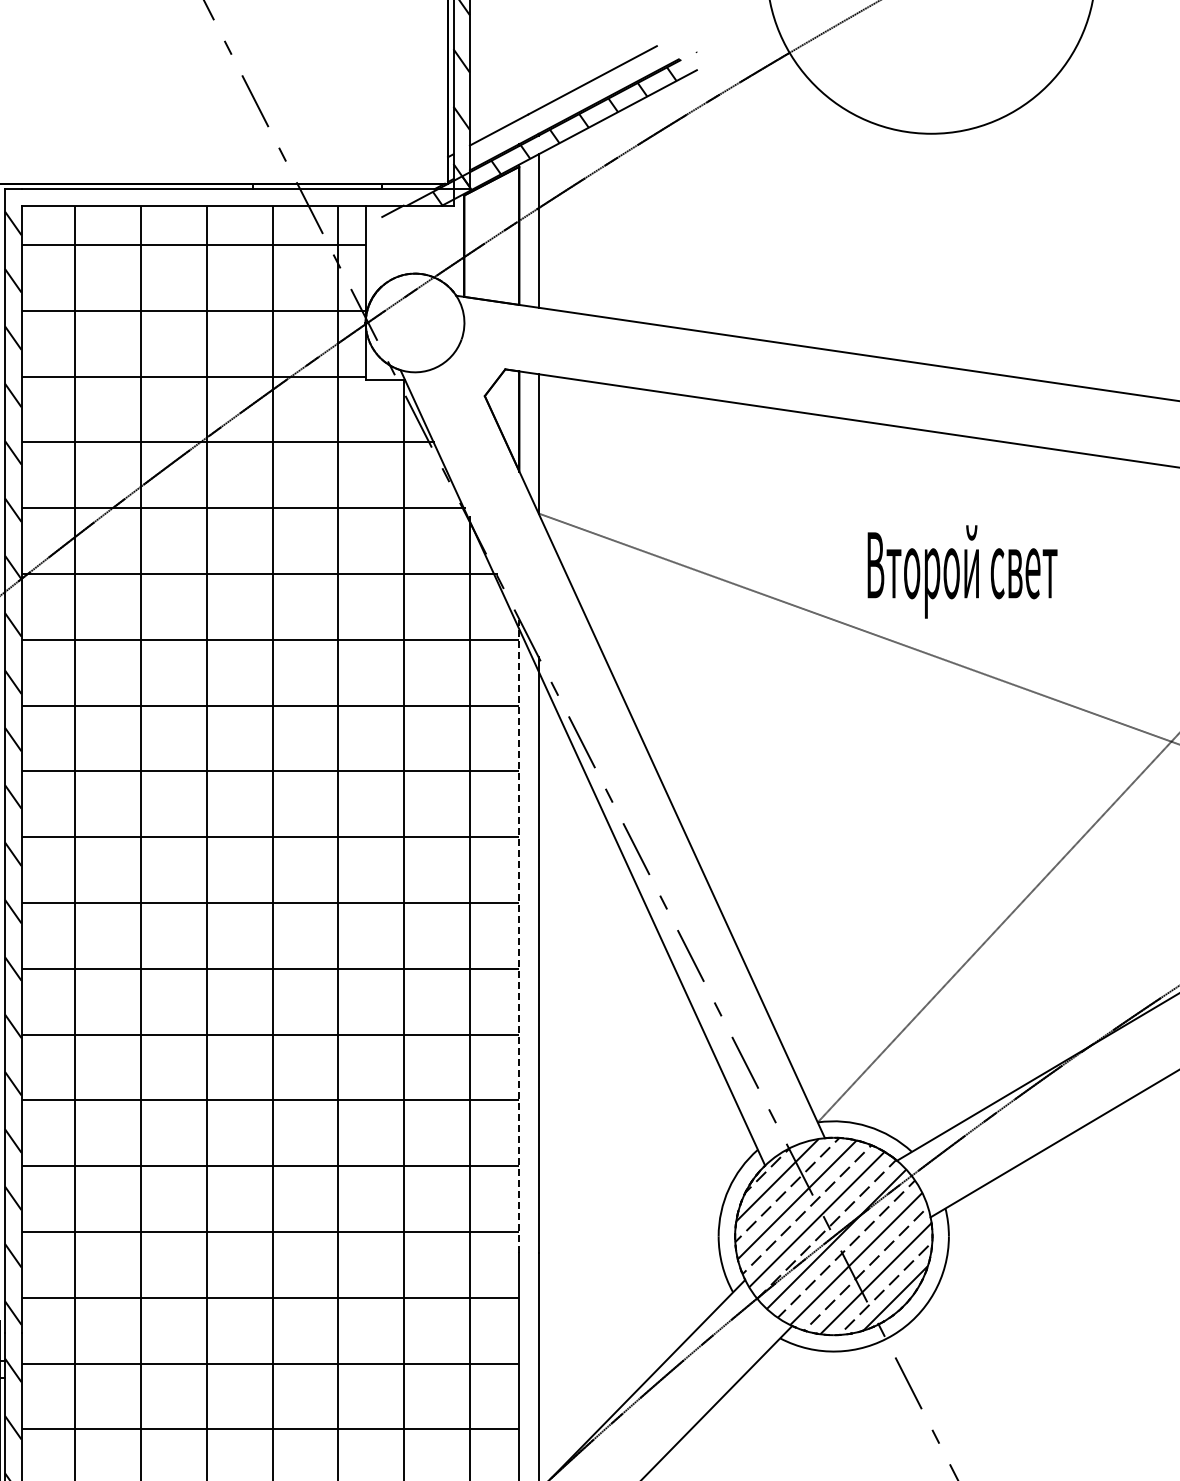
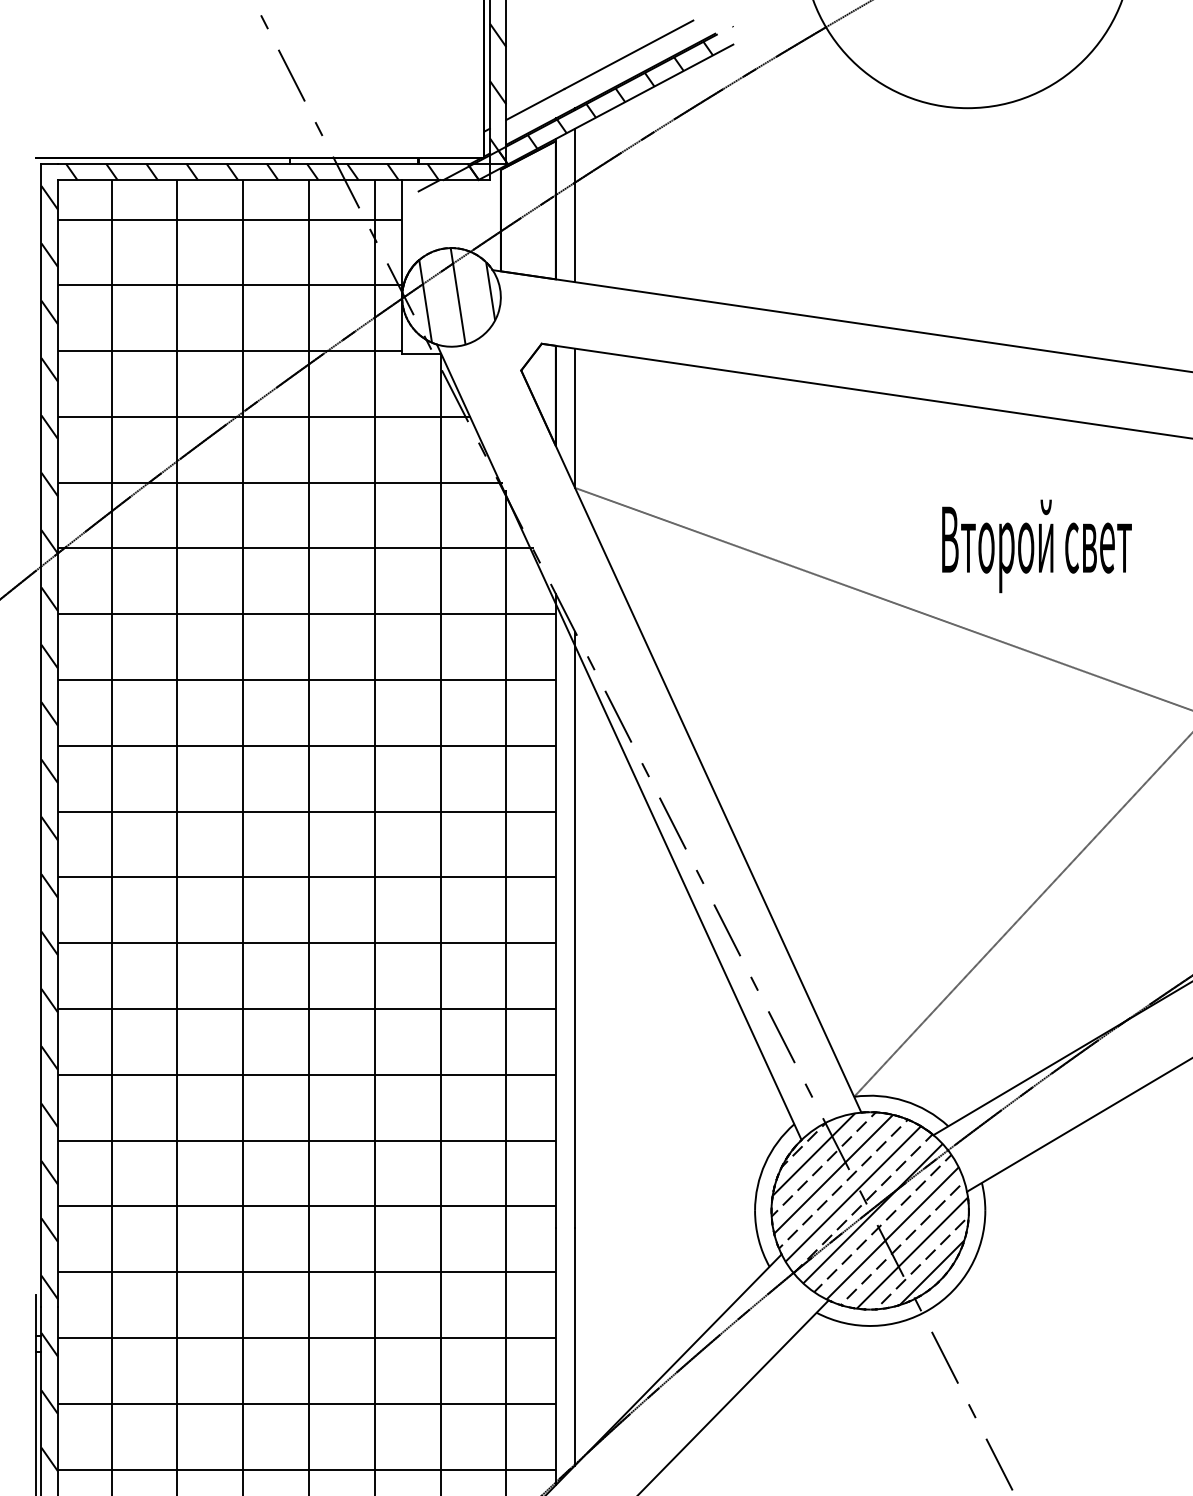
hatch: (236, 197) -> (272, 171), added
hatch: (421, 322) -> (457, 296), added
text: (962, 572) -> (1036, 546), moved
line: (519, 936) -> (555, 910), dashed -> solid

